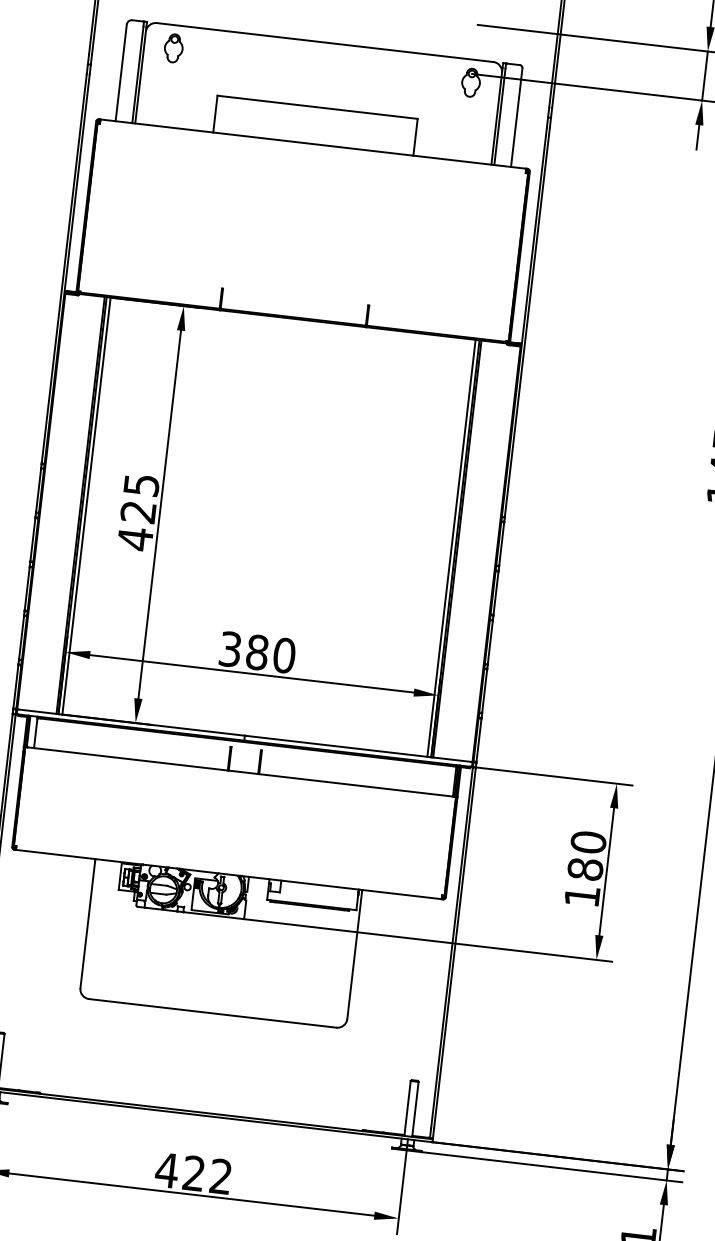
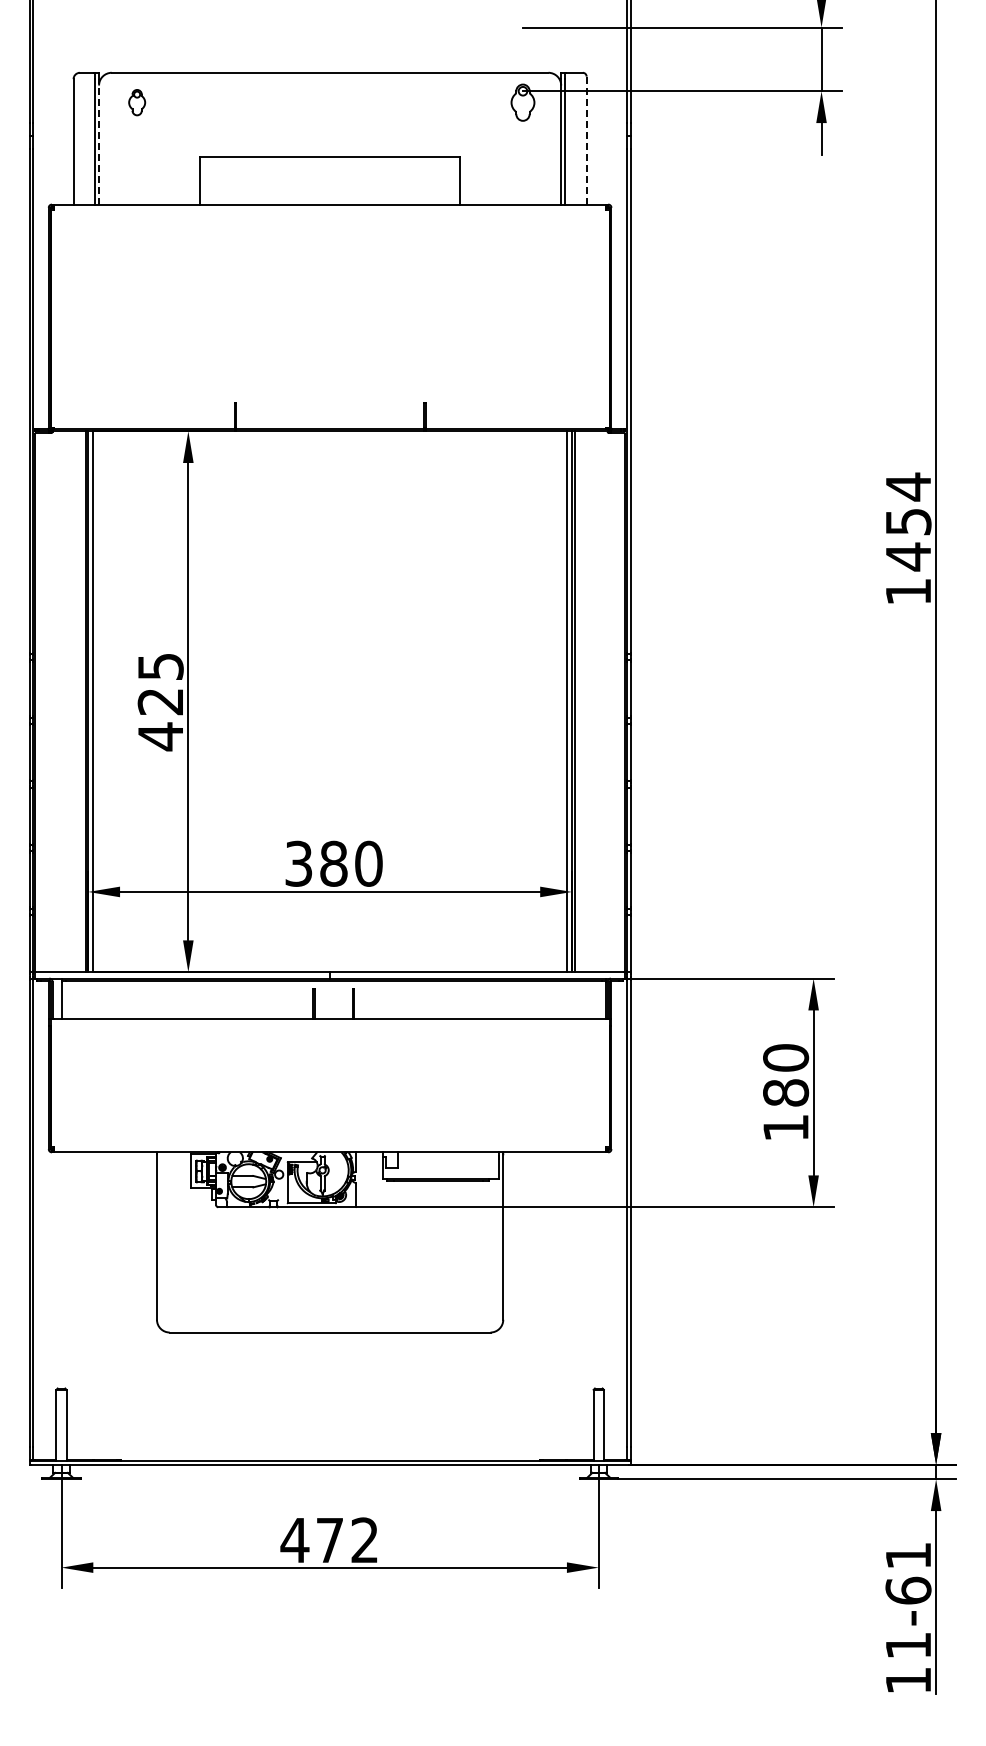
part: (173, 48) -> (136, 102), size x0.7
line: (141, 74) -> (99, 141), solid -> dashed
line: (516, 117) -> (586, 140), solid -> dashed
text: (193, 1172) -> (329, 1539), 422 -> 472

